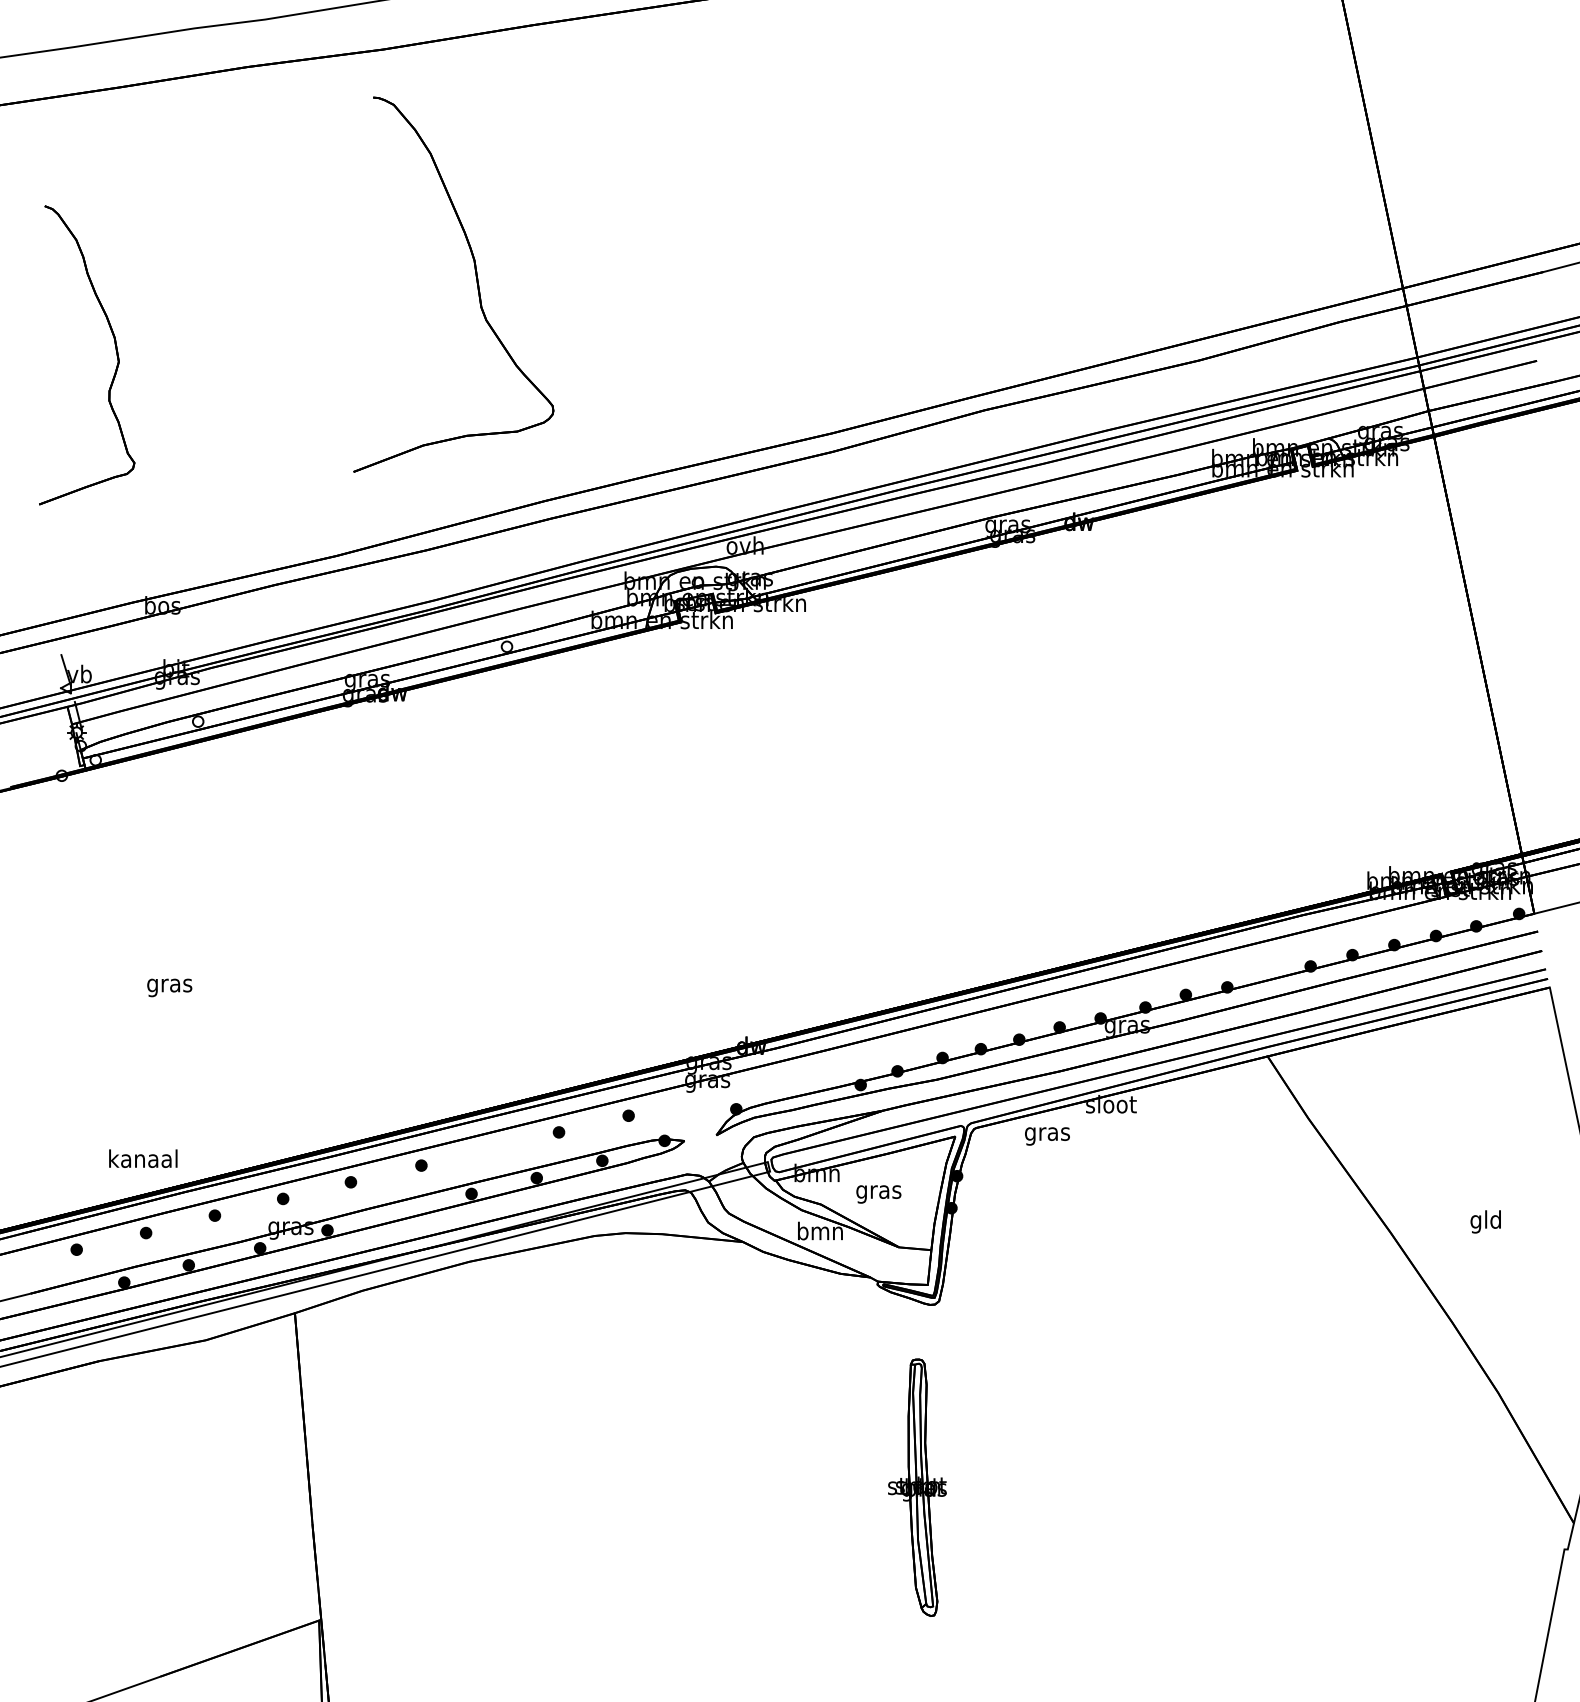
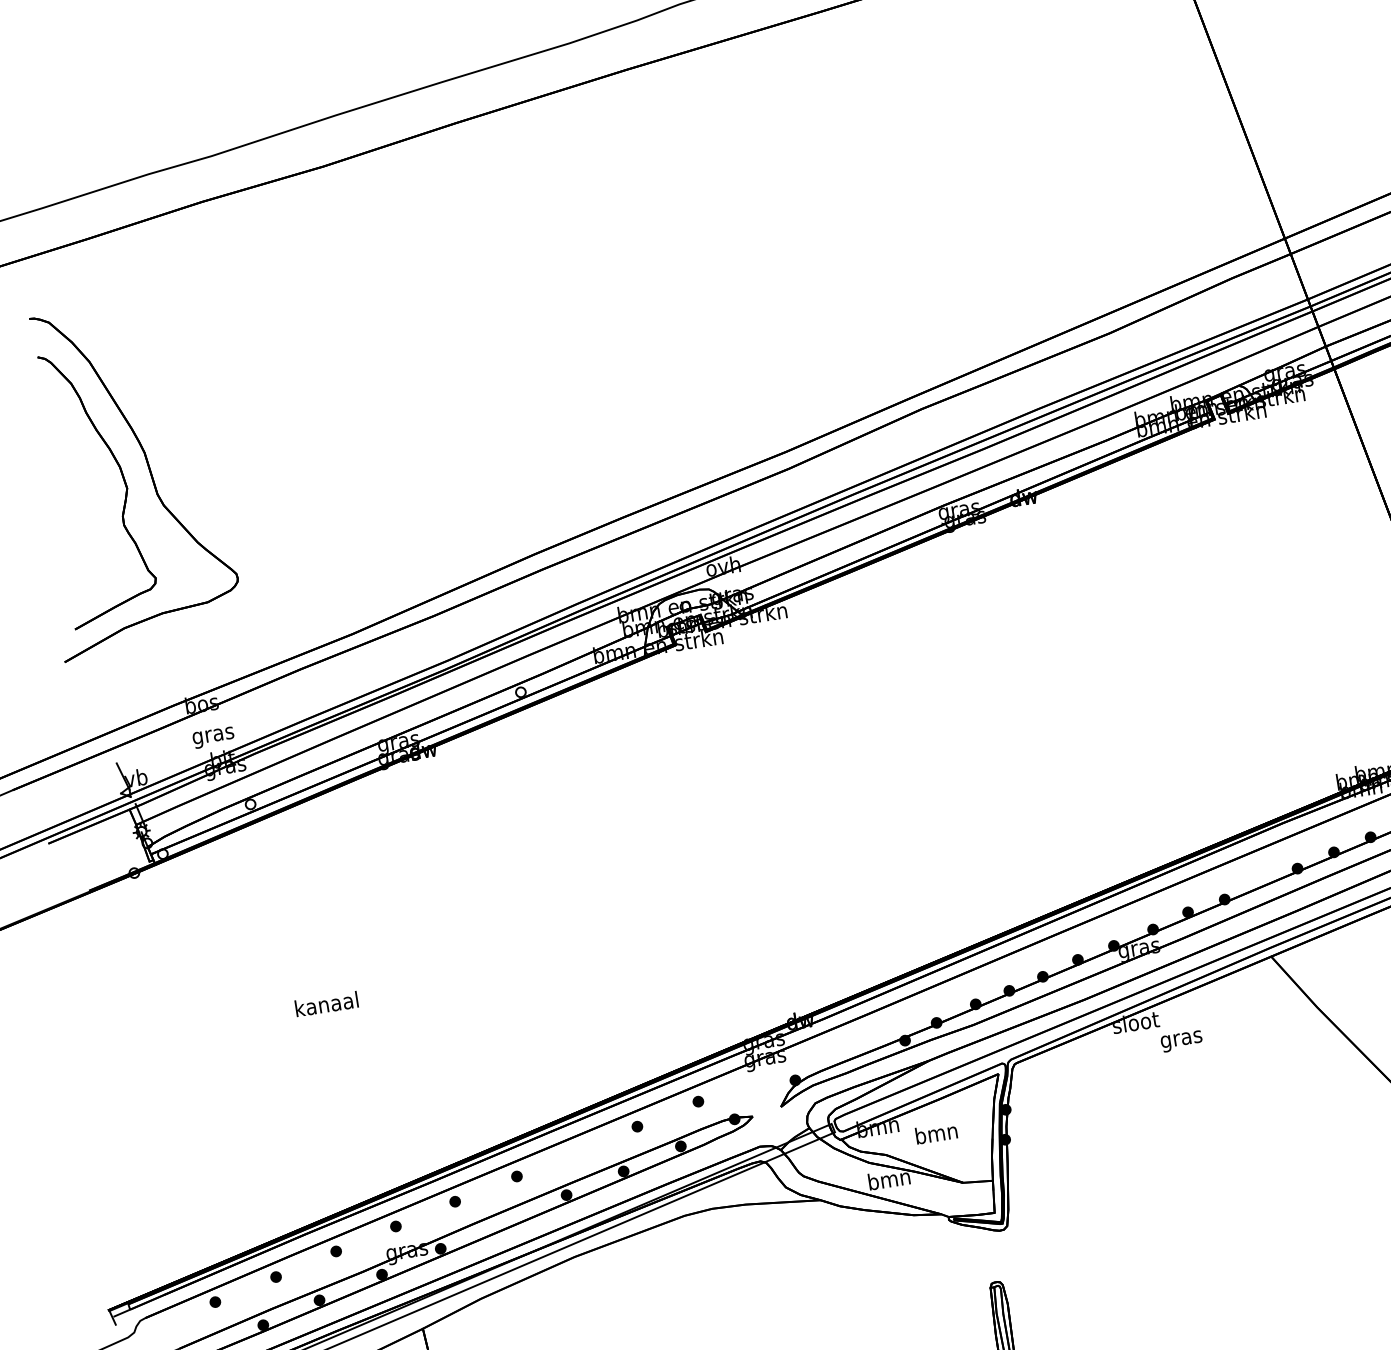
part: (476, 283) -> (149, 473), moved
text: (169, 987) -> (213, 737), moved
text: (1047, 1136) -> (1181, 1041), moved
text: (143, 1158) -> (326, 1003), moved
text: (878, 1191) -> (936, 1134), gras -> bmn

